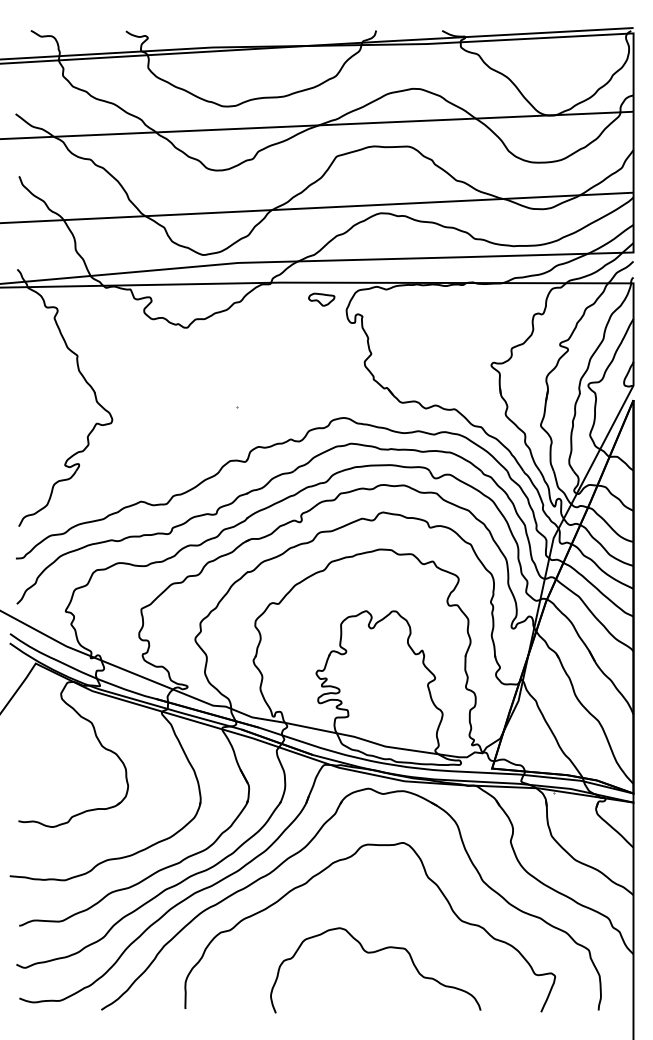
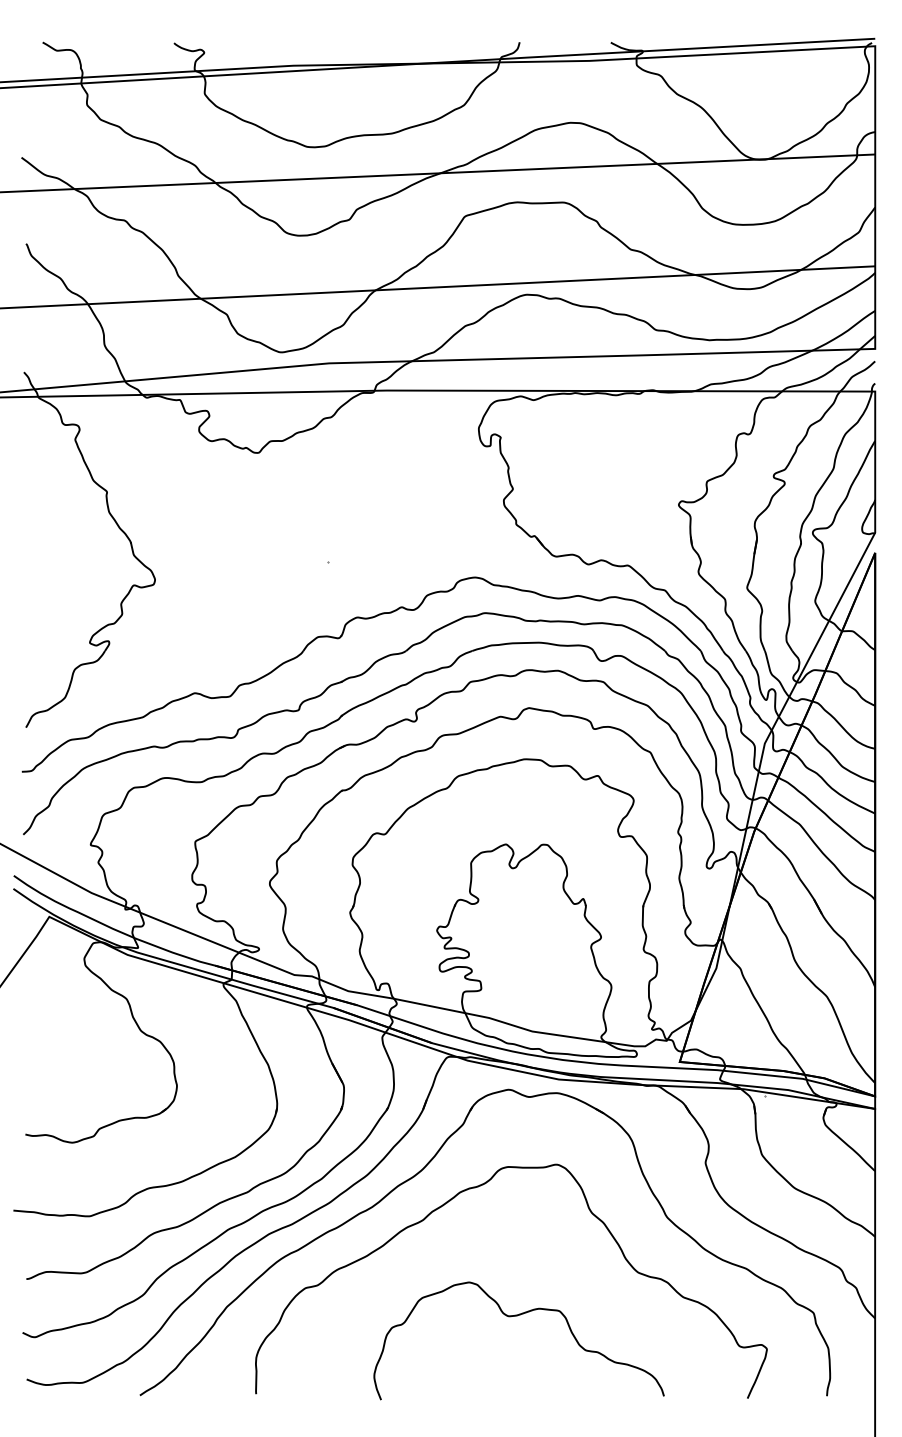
part: (321, 299) -> (444, 413), removed

